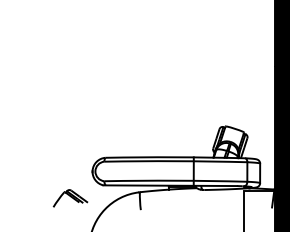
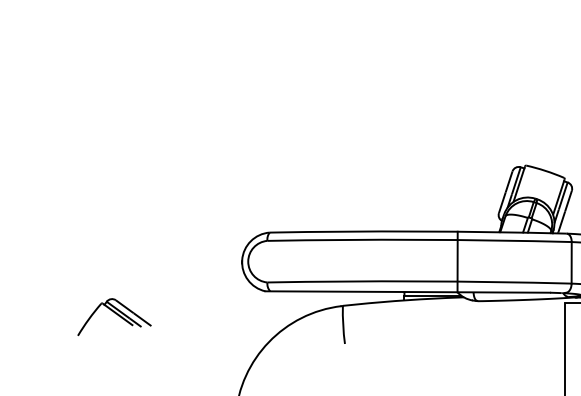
part: (70, 198) -> (114, 317), moved

